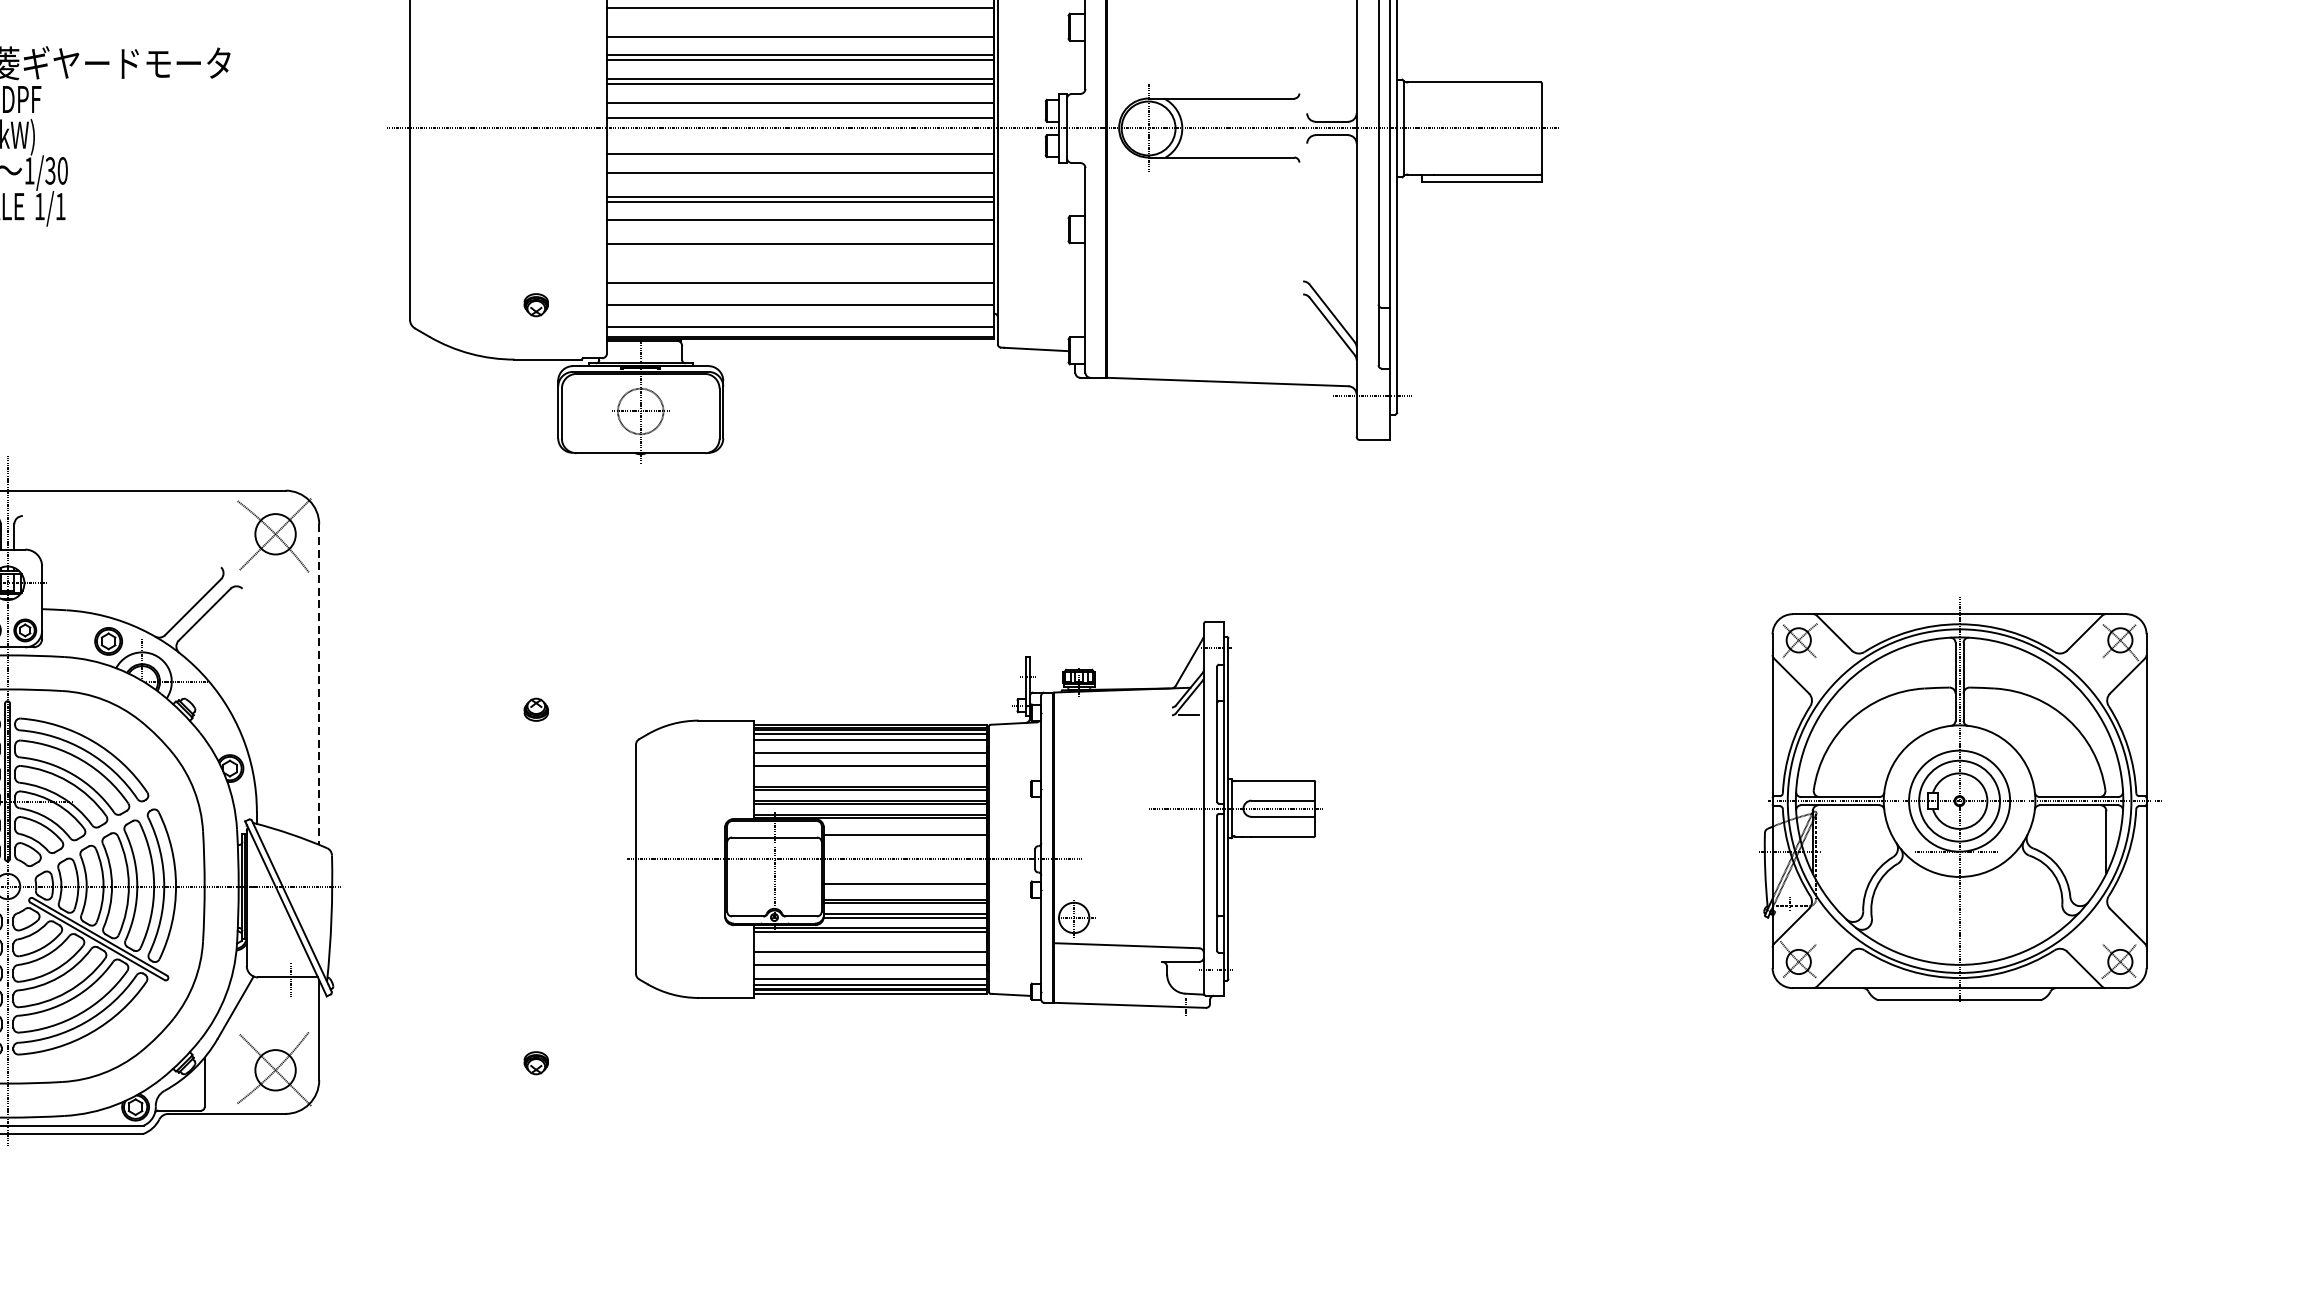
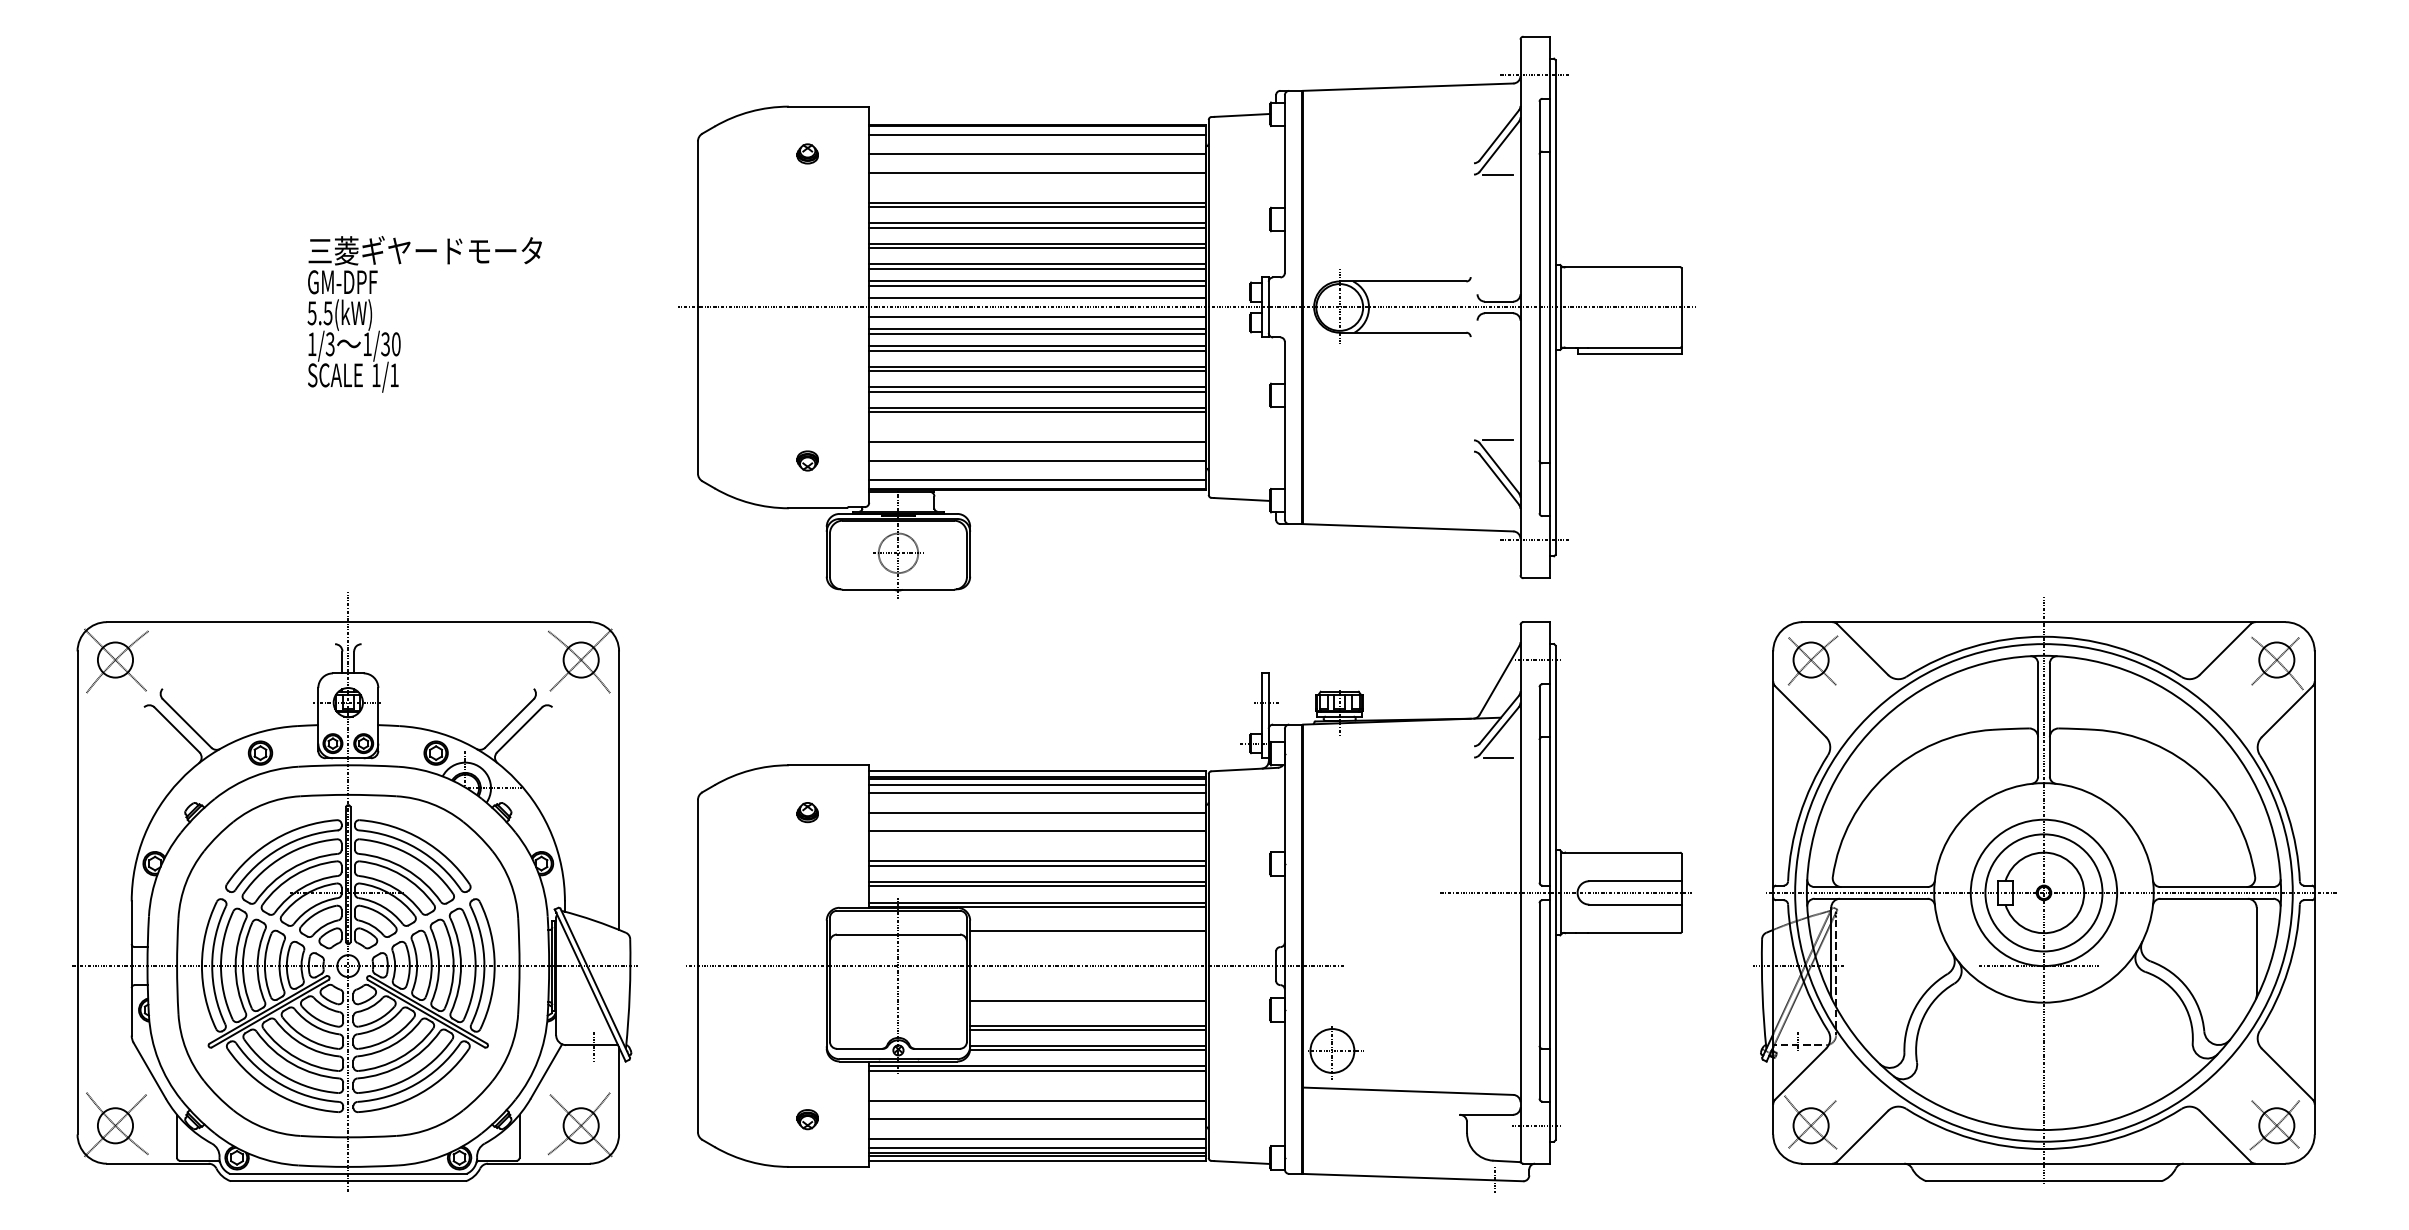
line: (800, 13) -> (1037, 207), added
line: (800, 31) -> (1037, 223), added
line: (800, 98) -> (1037, 281), added
line: (800, 138) -> (1037, 316), added
line: (800, 158) -> (1037, 333), added
line: (800, 178) -> (1037, 350), added
line: (800, 225) -> (1037, 391), added
line: (800, 249) -> (1037, 412), added
line: (1330, 281) -> (1497, 440), added
line: (319, 685) -> (619, 791), dashed -> solid
part: (1959, 799) -> (2044, 890), size x1.67
part: (974, 817) -> (1188, 906), size x1.67

